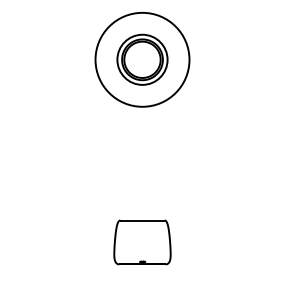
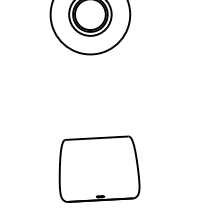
part: (142, 242) -> (98, 169), size x1.67

